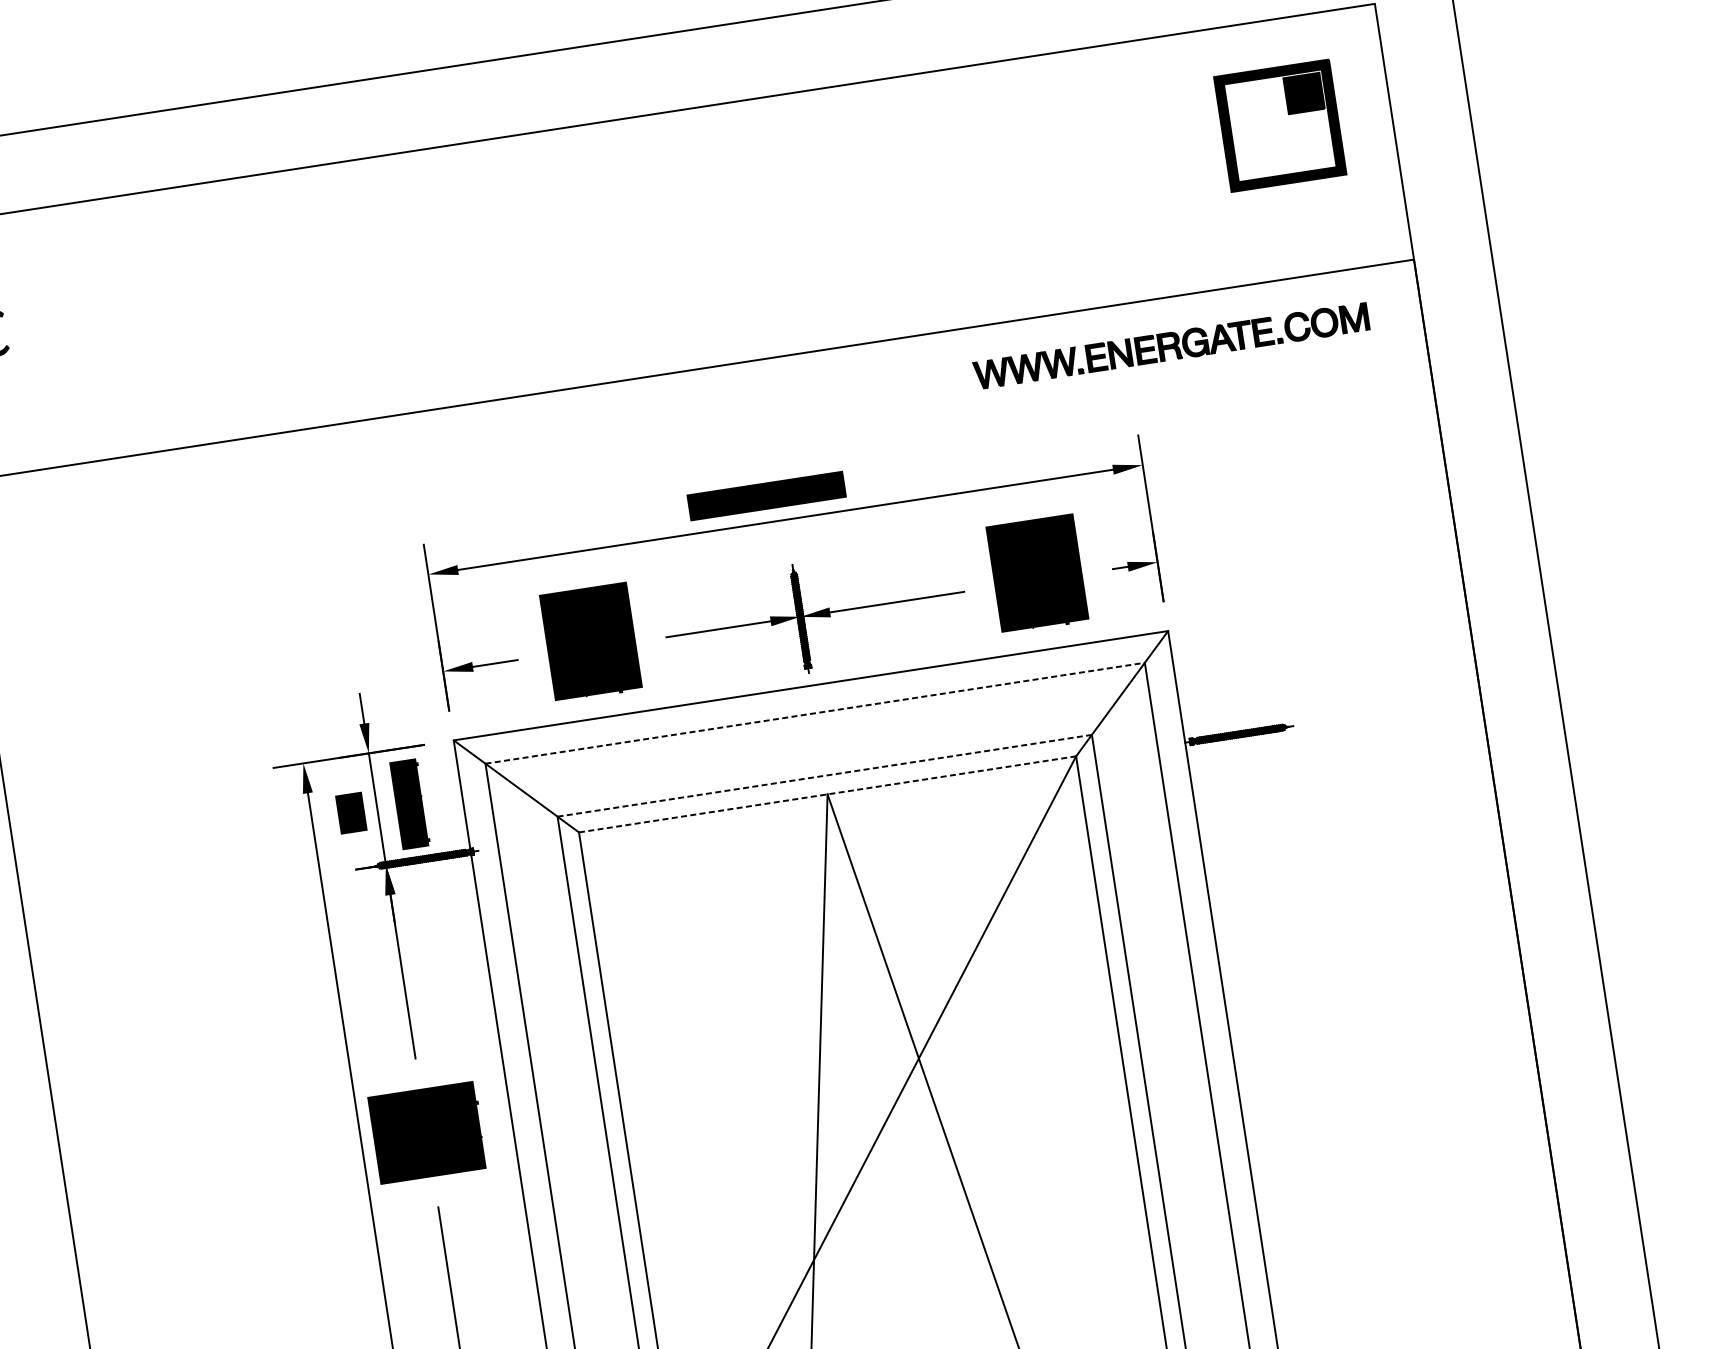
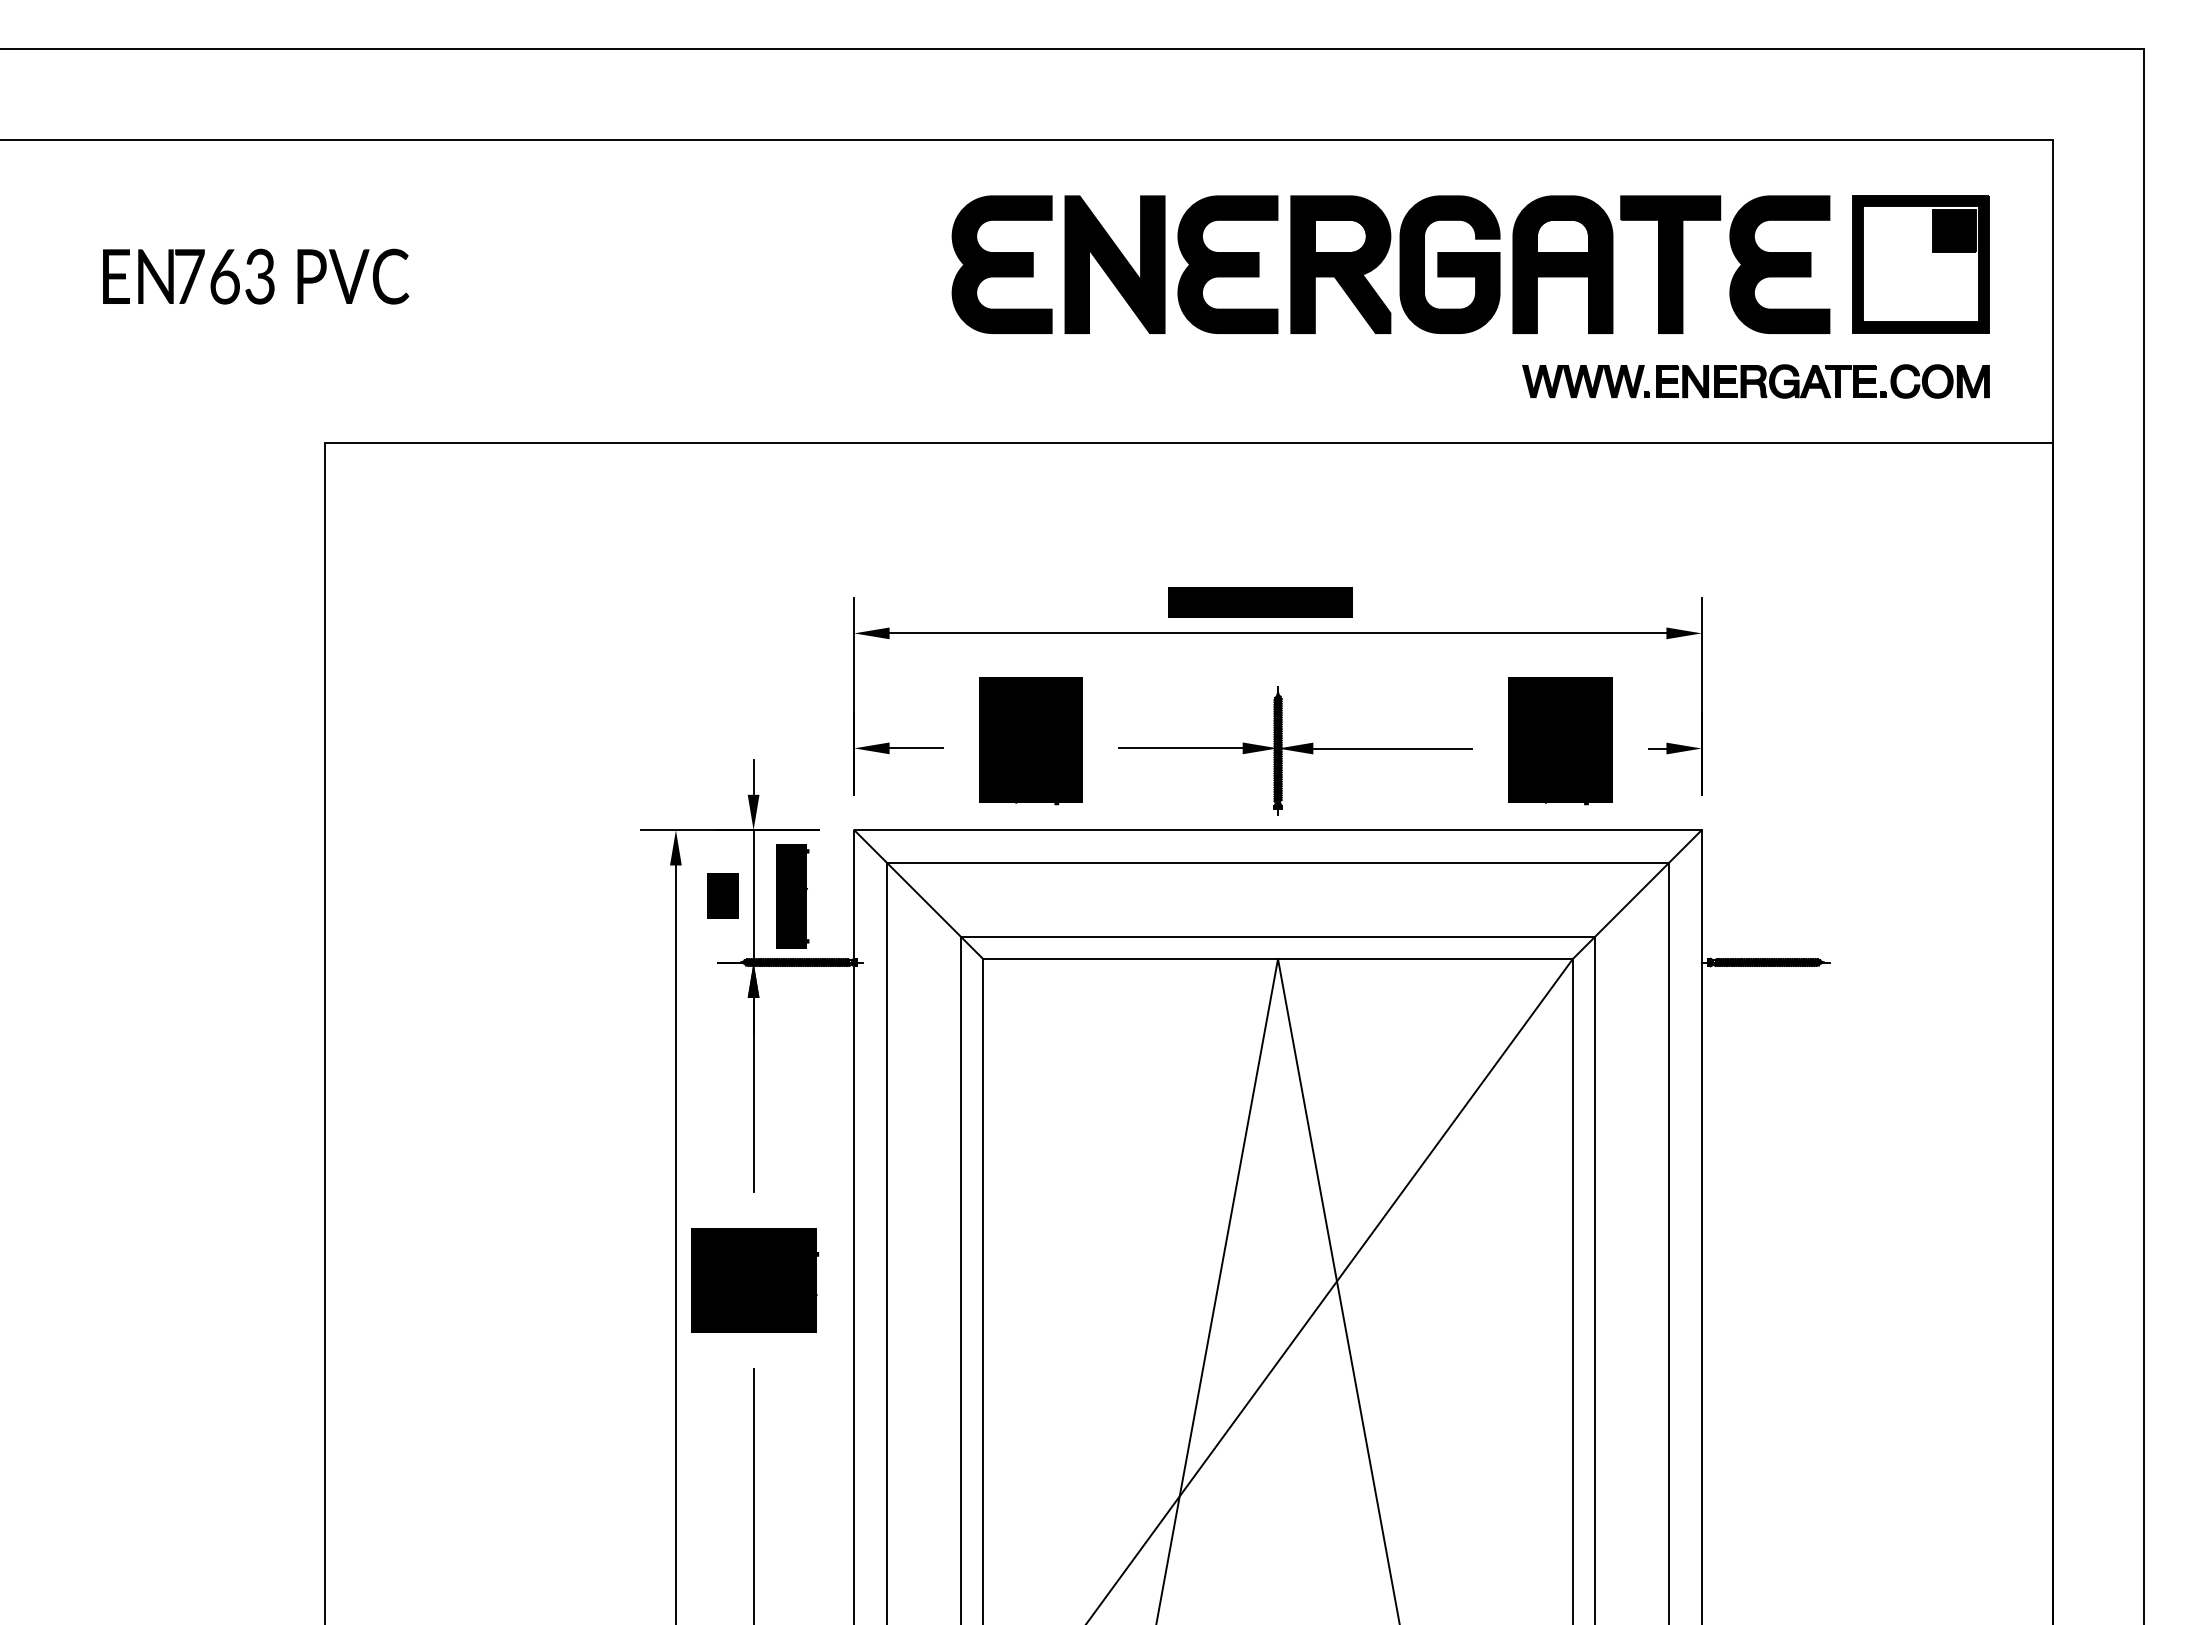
part: (826, 191) -> (1383, 260), added
part: (1170, 346) -> (1755, 381), moved
line: (815, 712) -> (1278, 862), dashed -> solid
line: (825, 775) -> (1278, 936), dashed -> solid
line: (828, 794) -> (1278, 959), dashed -> solid

